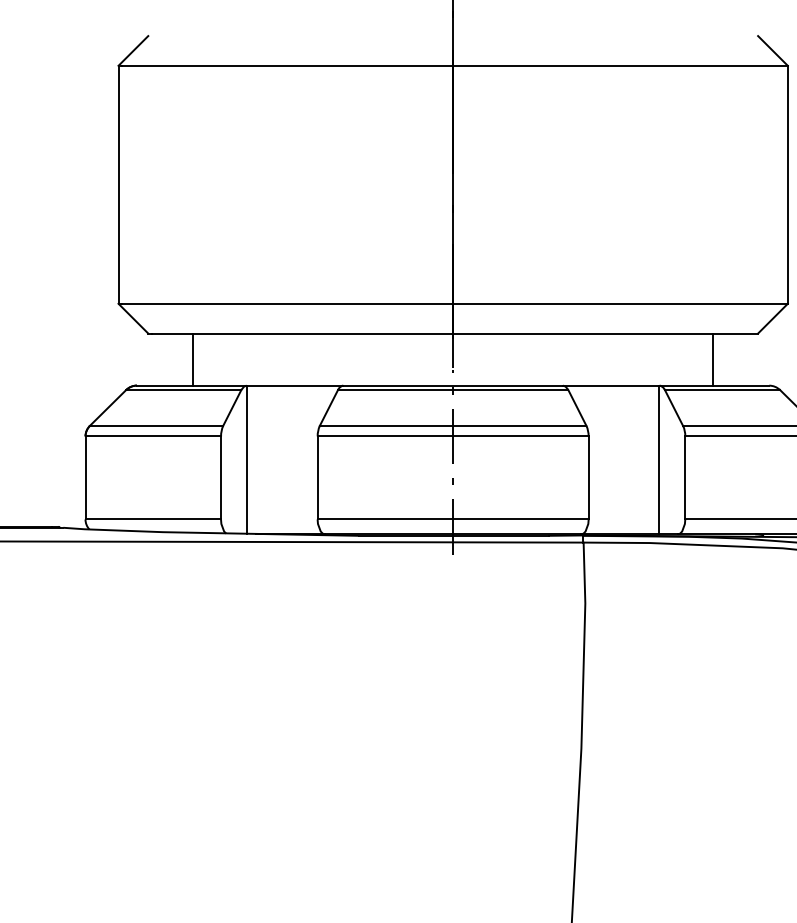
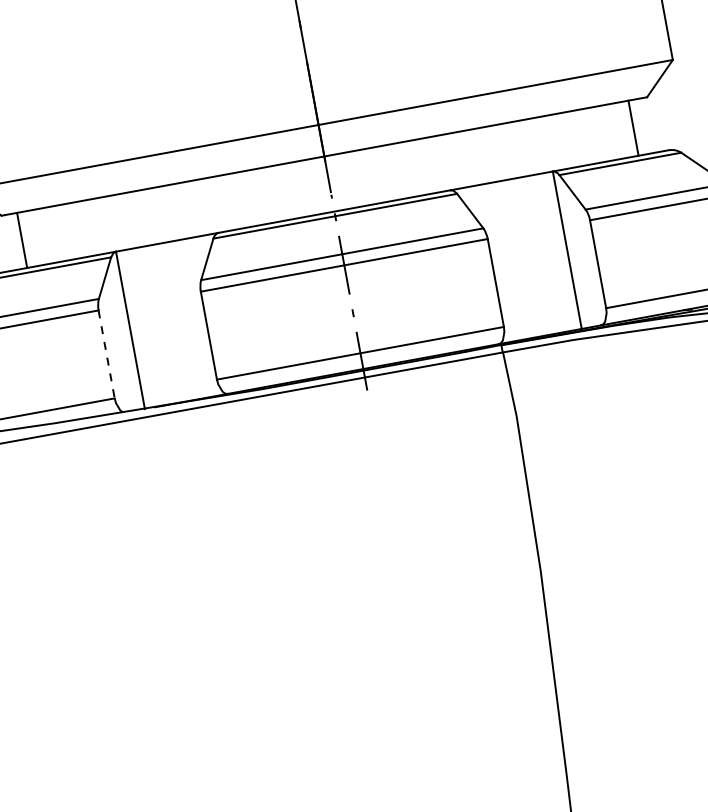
line: (192, 359) -> (21, 240), moved
line: (713, 359) -> (633, 128), moved
line: (221, 477) -> (107, 353), solid -> dashed

